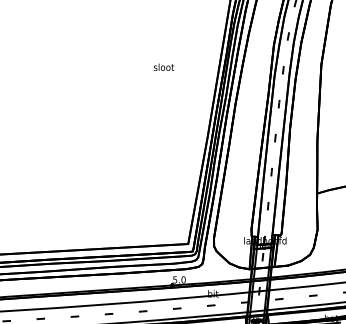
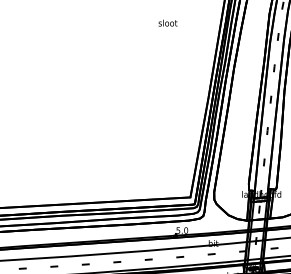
text: (163, 66) -> (167, 22), moved

